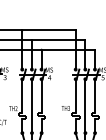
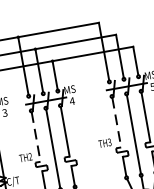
line: (22, 97) -> (36, 138), solid -> dashed
line: (75, 97) -> (116, 124), solid -> dashed

